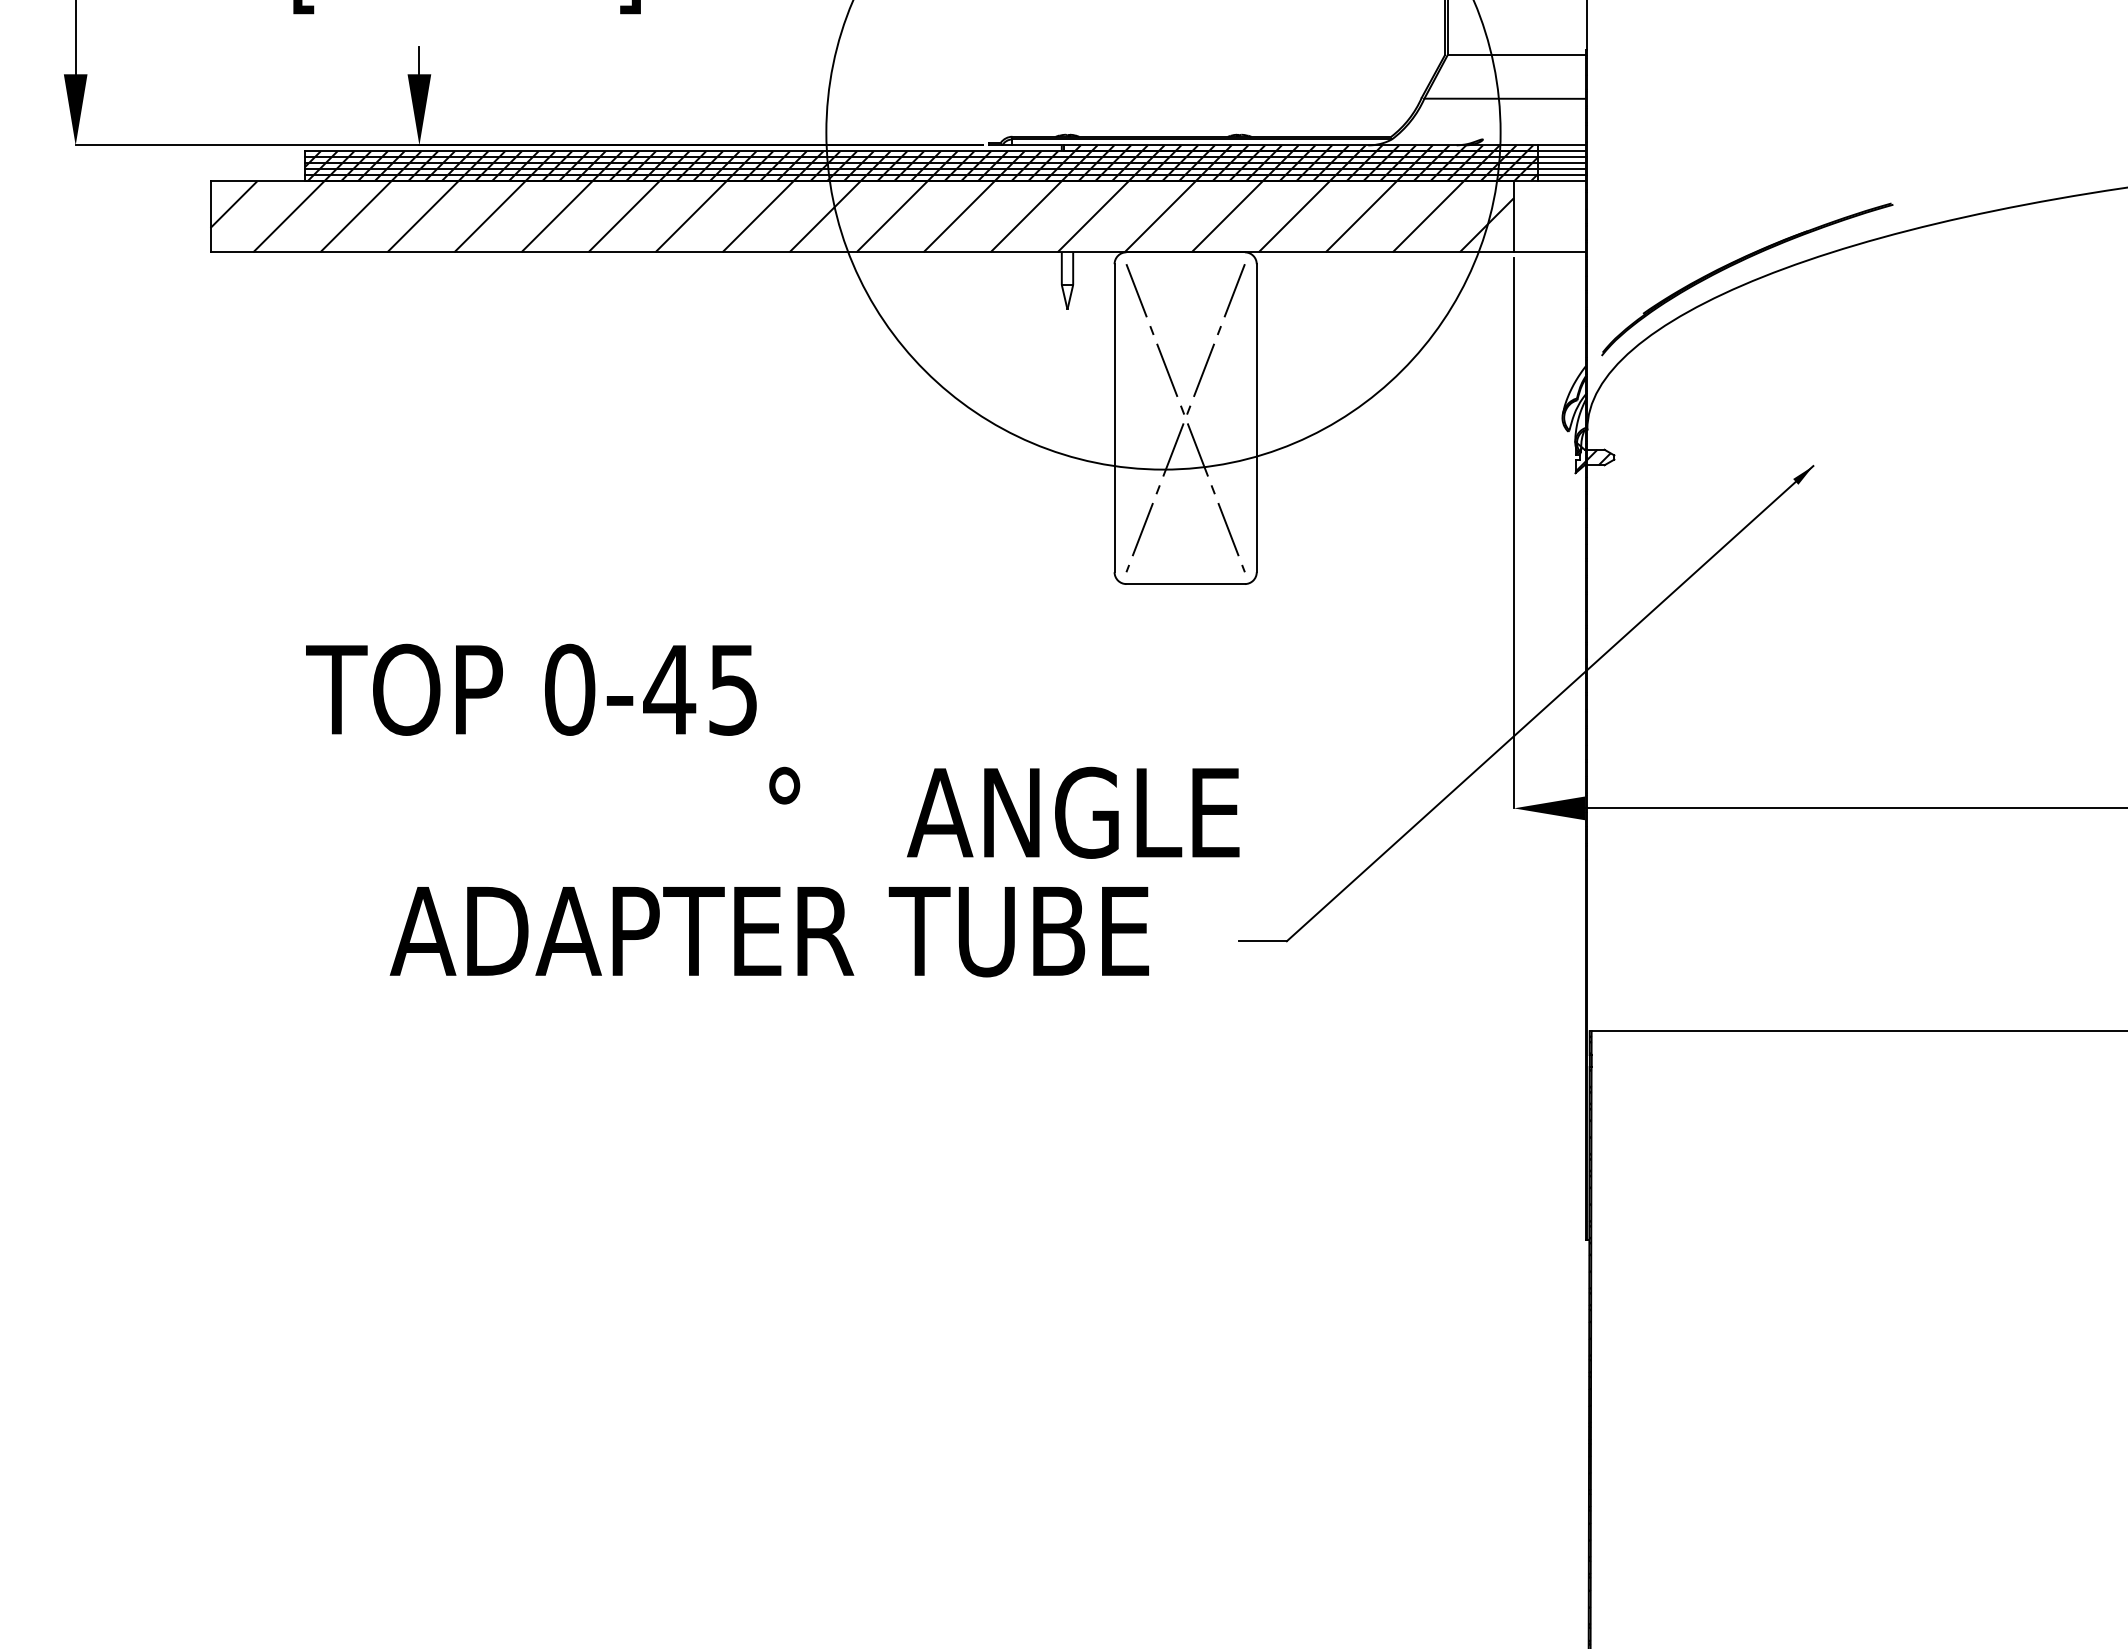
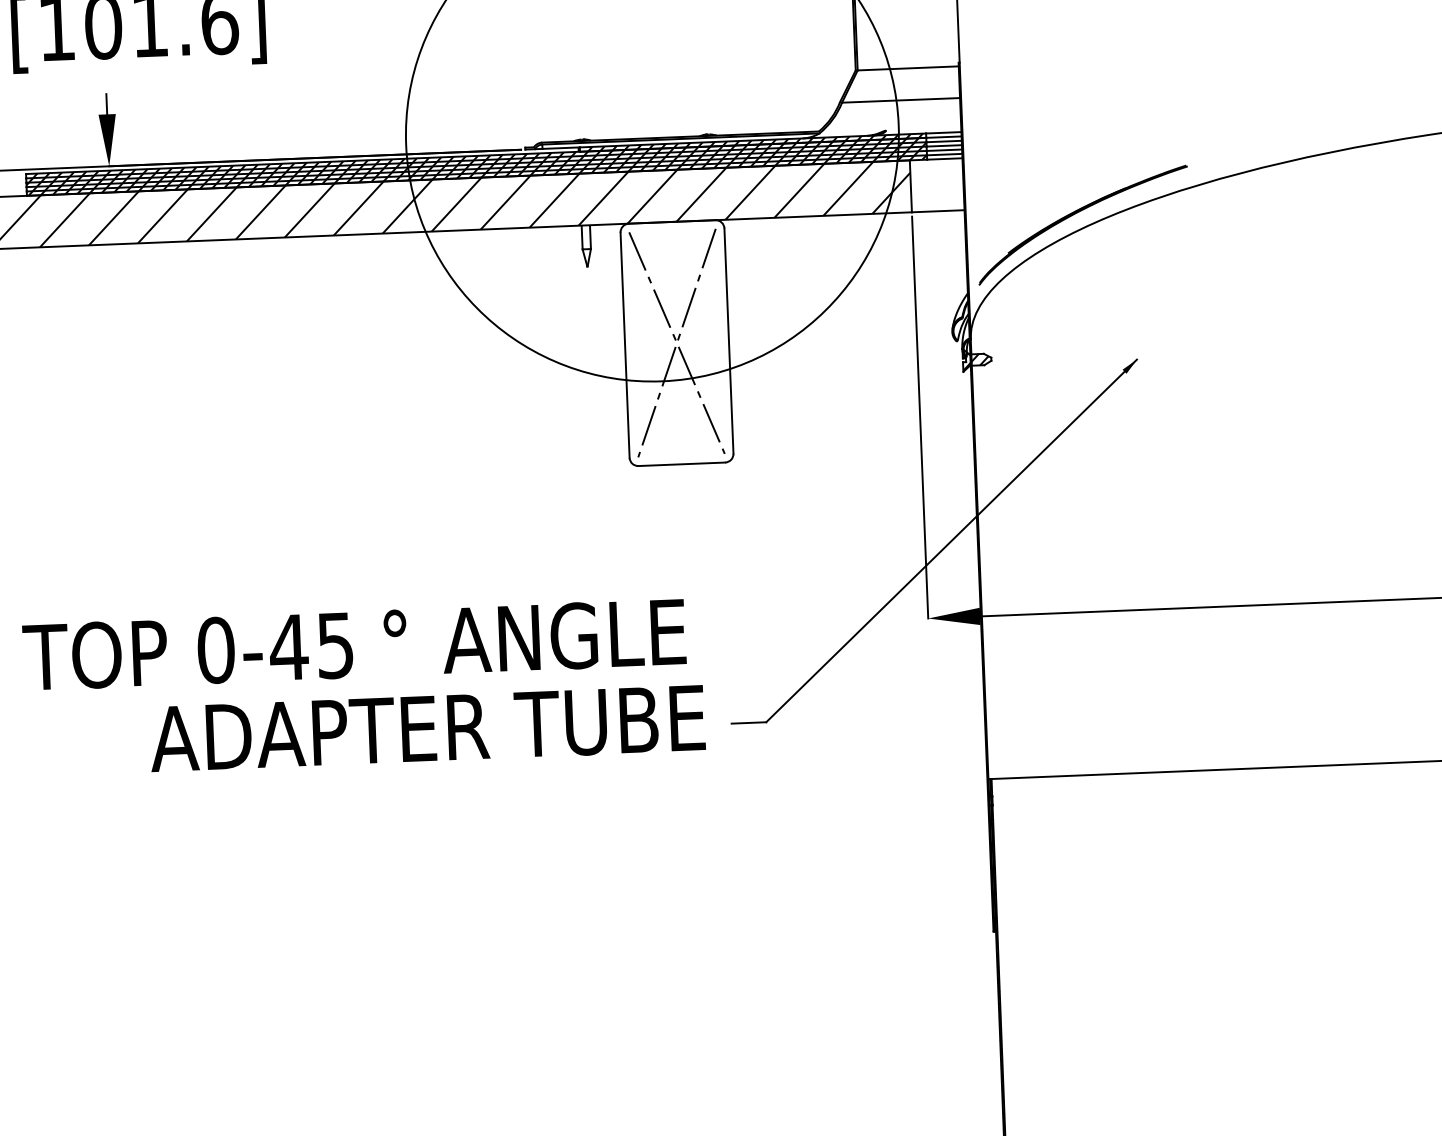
text: (531, 689) -> (188, 651), moved
text: (1073, 812) -> (564, 636), moved
text: (768, 932) -> (426, 729), moved

